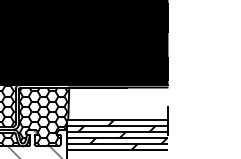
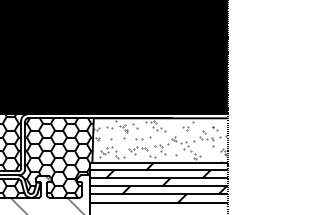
hatch: (118, 104) -> (160, 141), added

